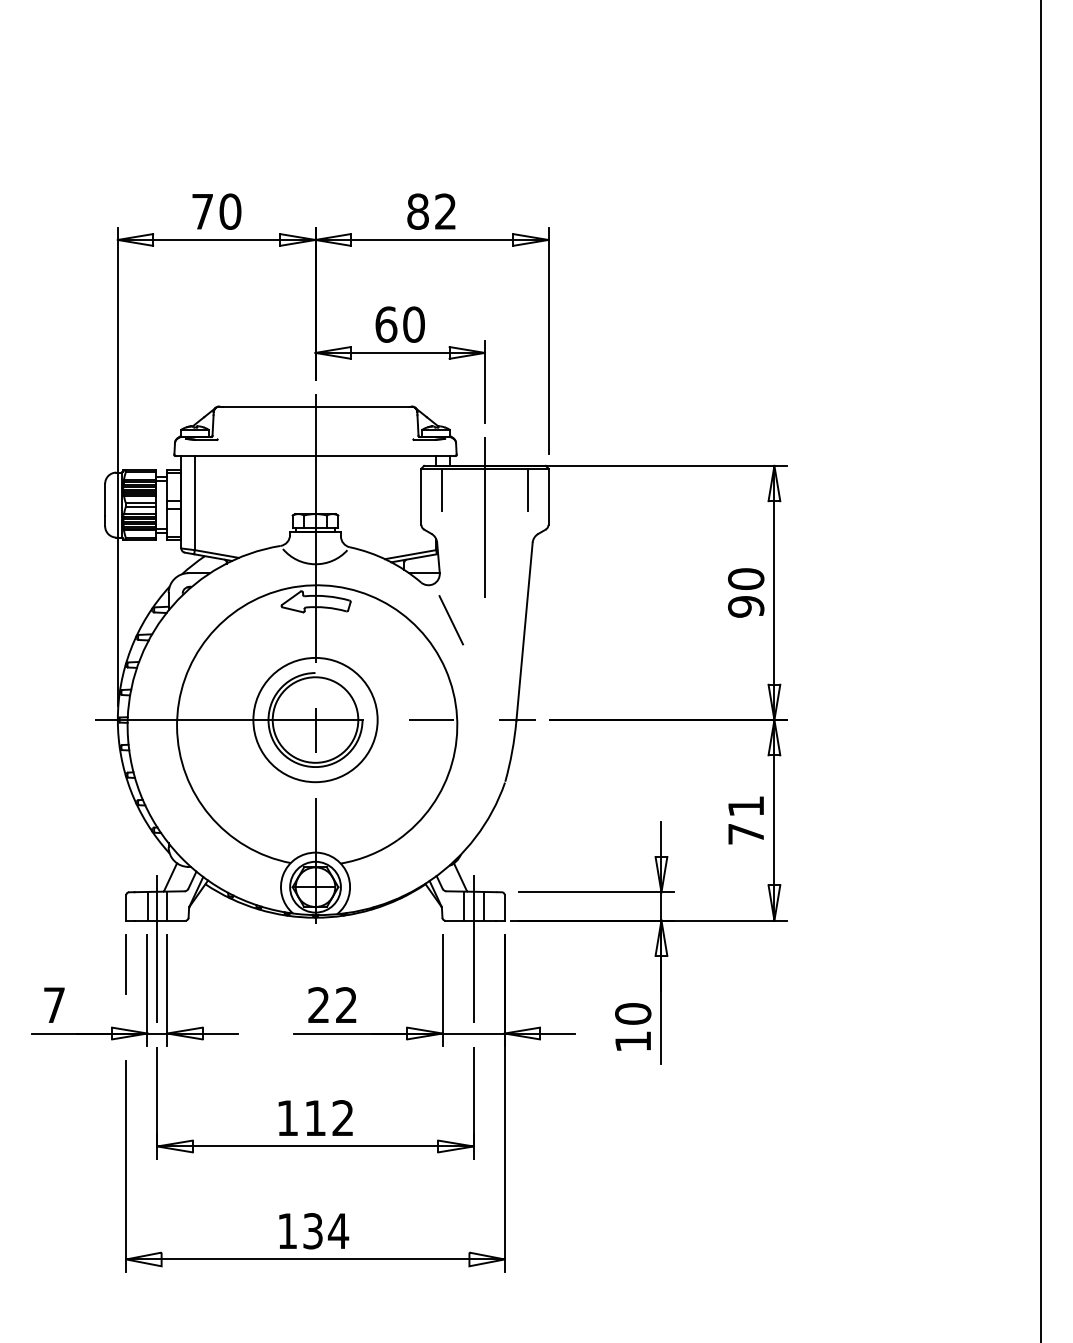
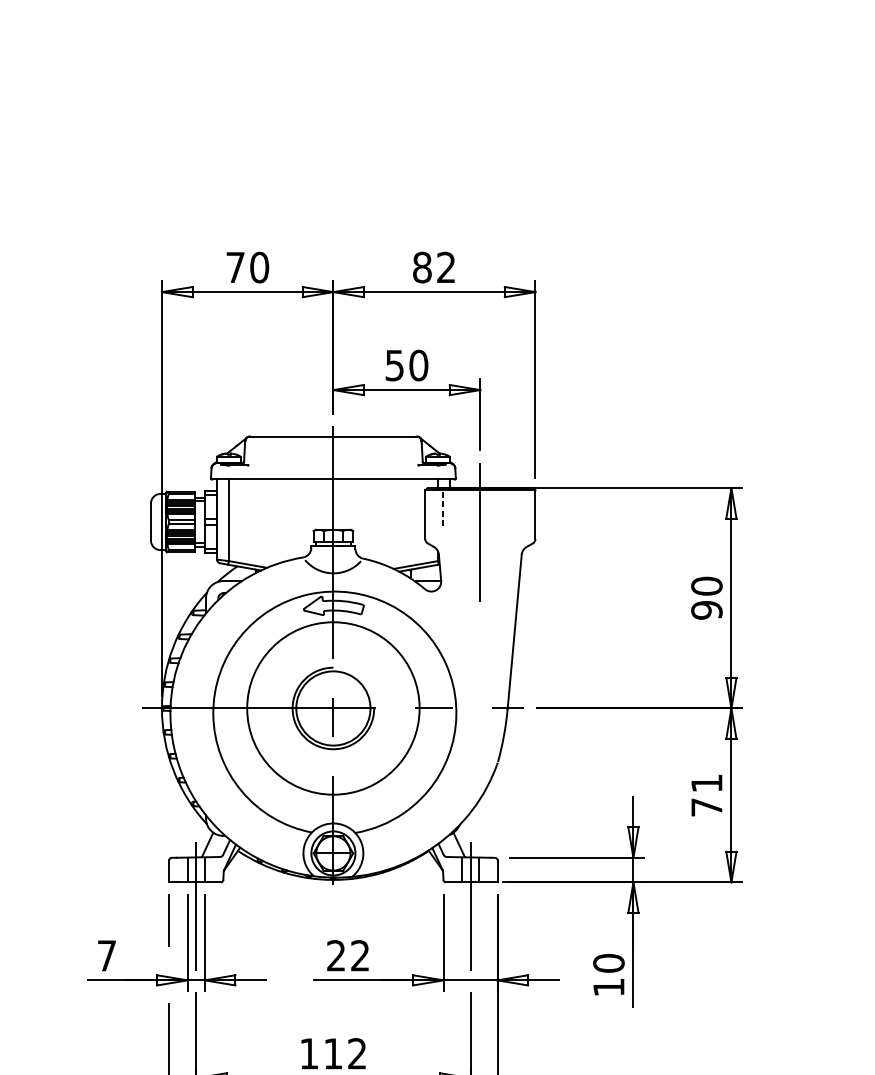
text: (386, 324) -> (394, 365), 60 -> 50
line: (442, 490) -> (443, 509), solid -> dashed
line: (527, 490) -> (517, 509), removed
line: (451, 620) -> (451, 622), removed
circle: (315, 719) -> (333, 708), size x1.6

